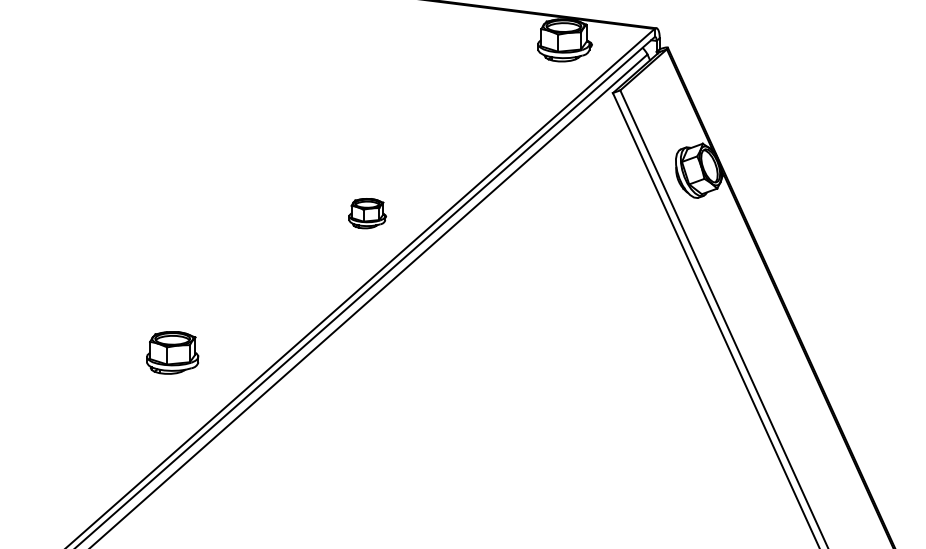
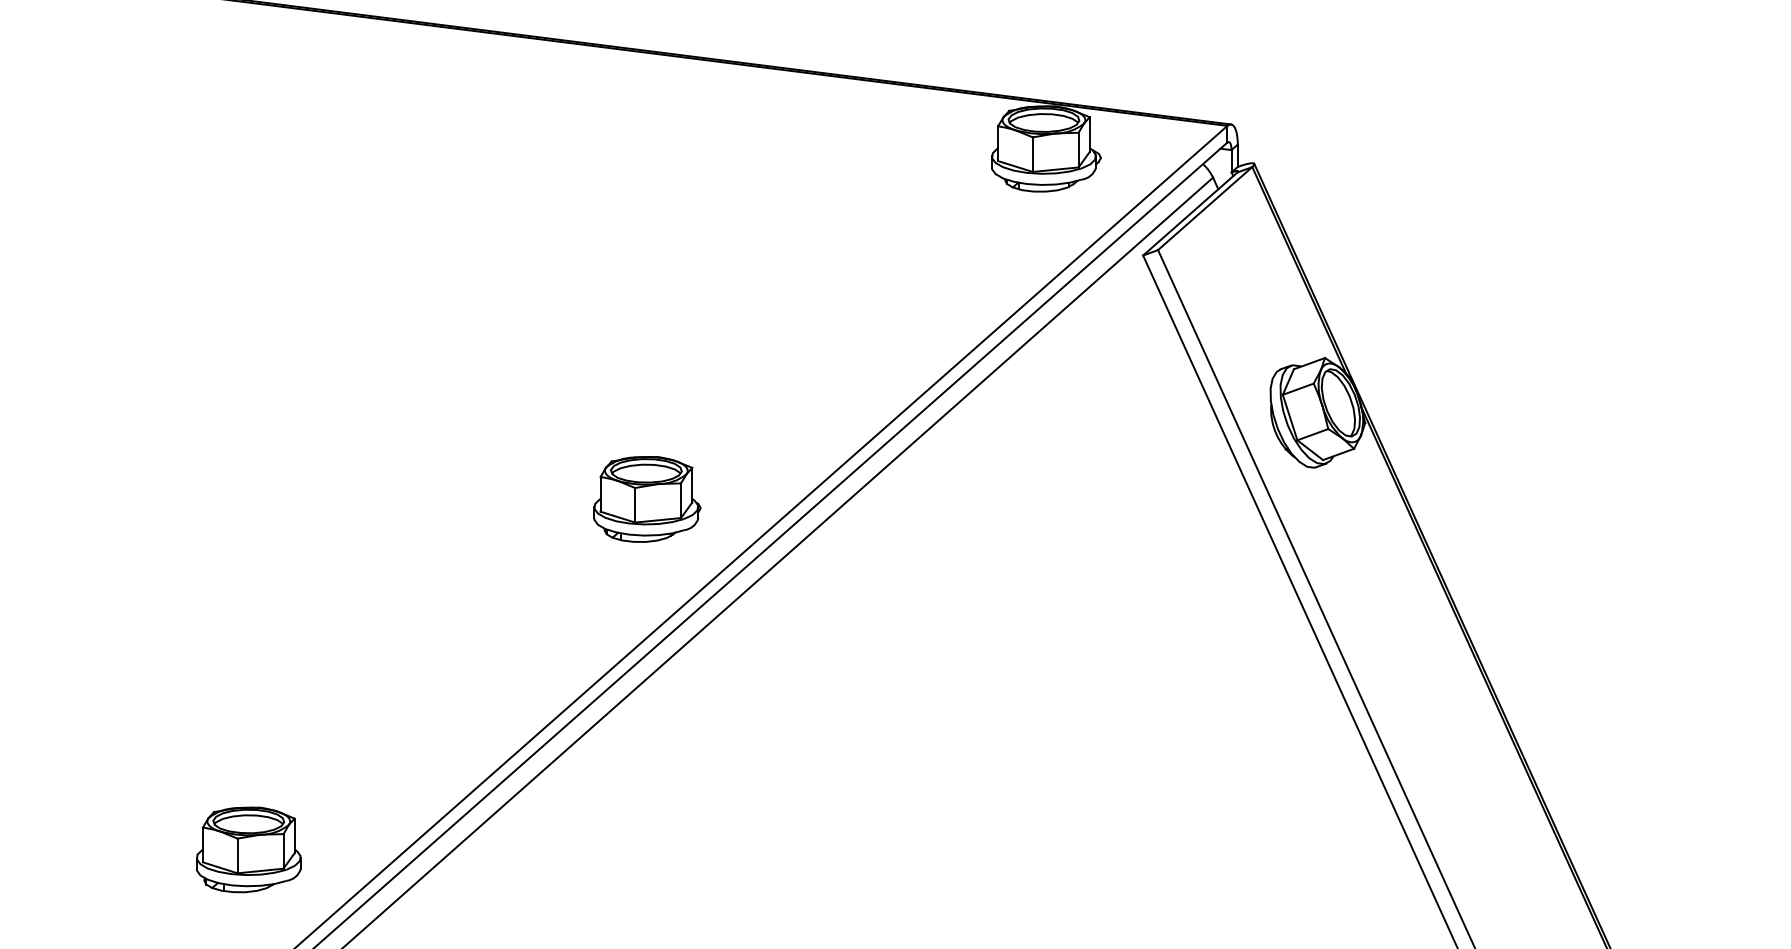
part: (367, 213) -> (646, 499), size x1.43
part: (172, 352) -> (248, 848), moved

